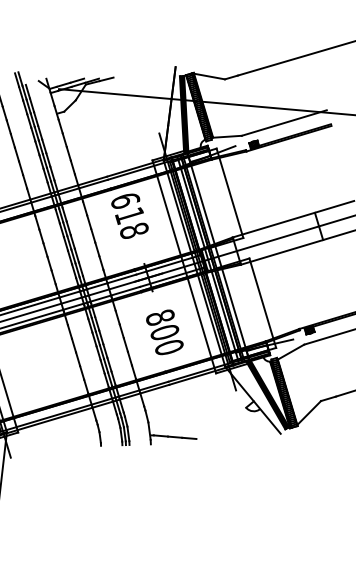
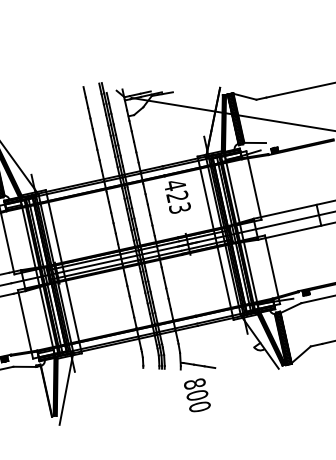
line: (284, 122) -> (298, 135), removed
text: (129, 216) -> (177, 197), 618 -> 423
text: (164, 332) -> (197, 395), moved

